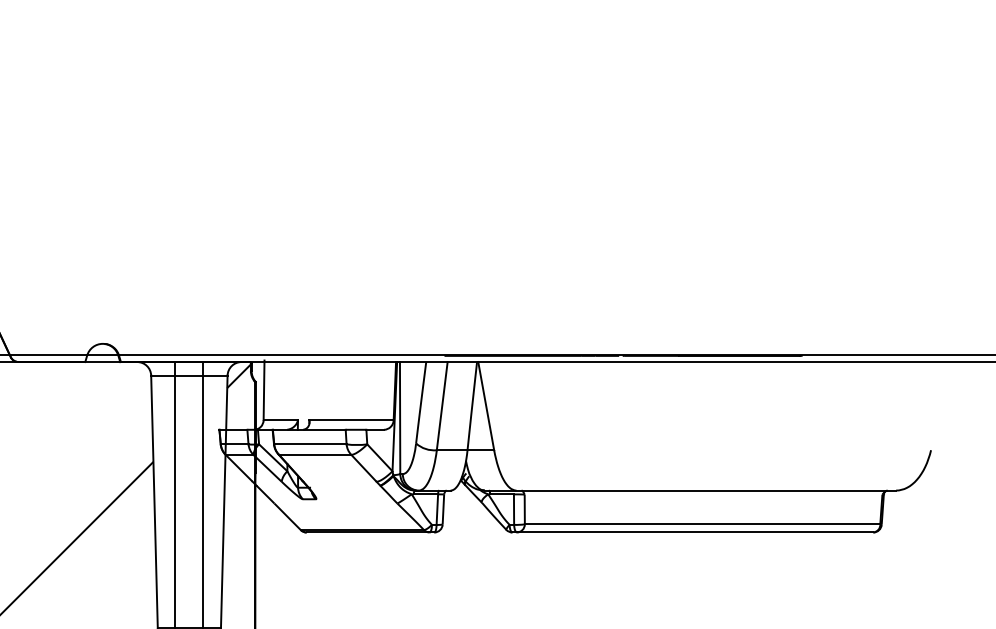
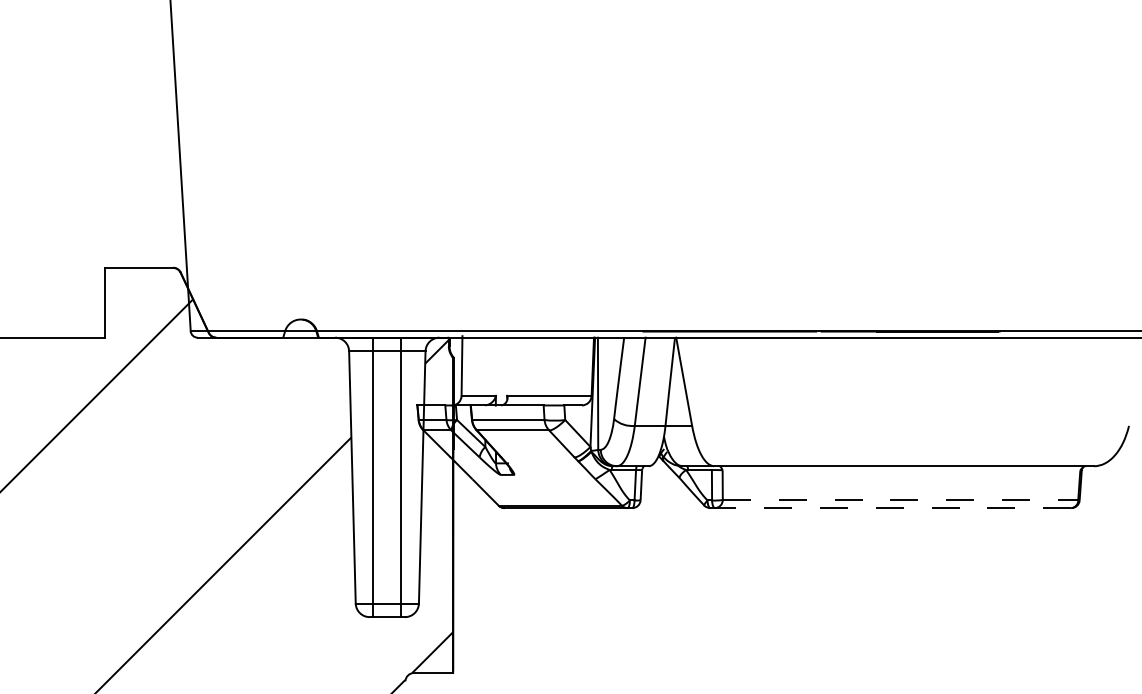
line: (702, 523) -> (900, 499), solid -> dashed
line: (692, 532) -> (890, 508), solid -> dashed

